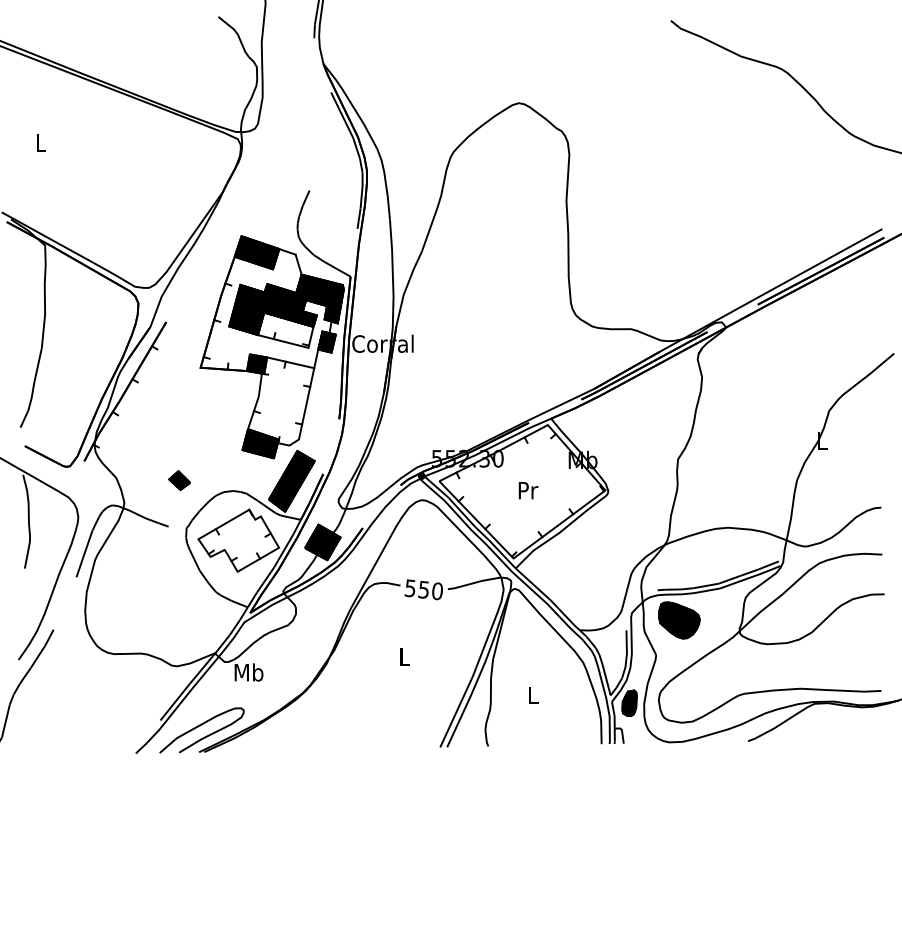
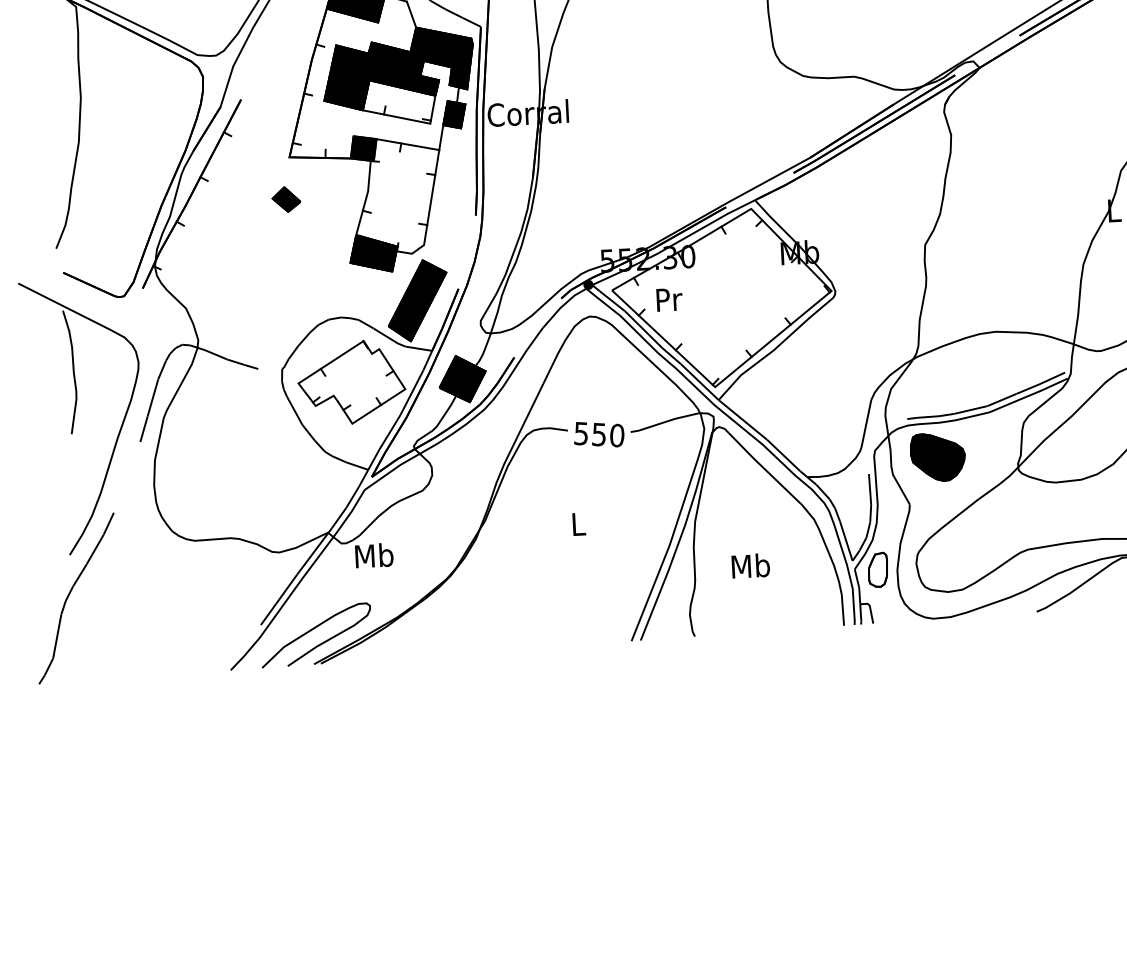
part: (179, 480) -> (286, 199), moved
text: (528, 490) -> (669, 299), moved
text: (533, 695) -> (750, 566), L -> Mb
fill: (629, 703) -> (877, 570), removed

